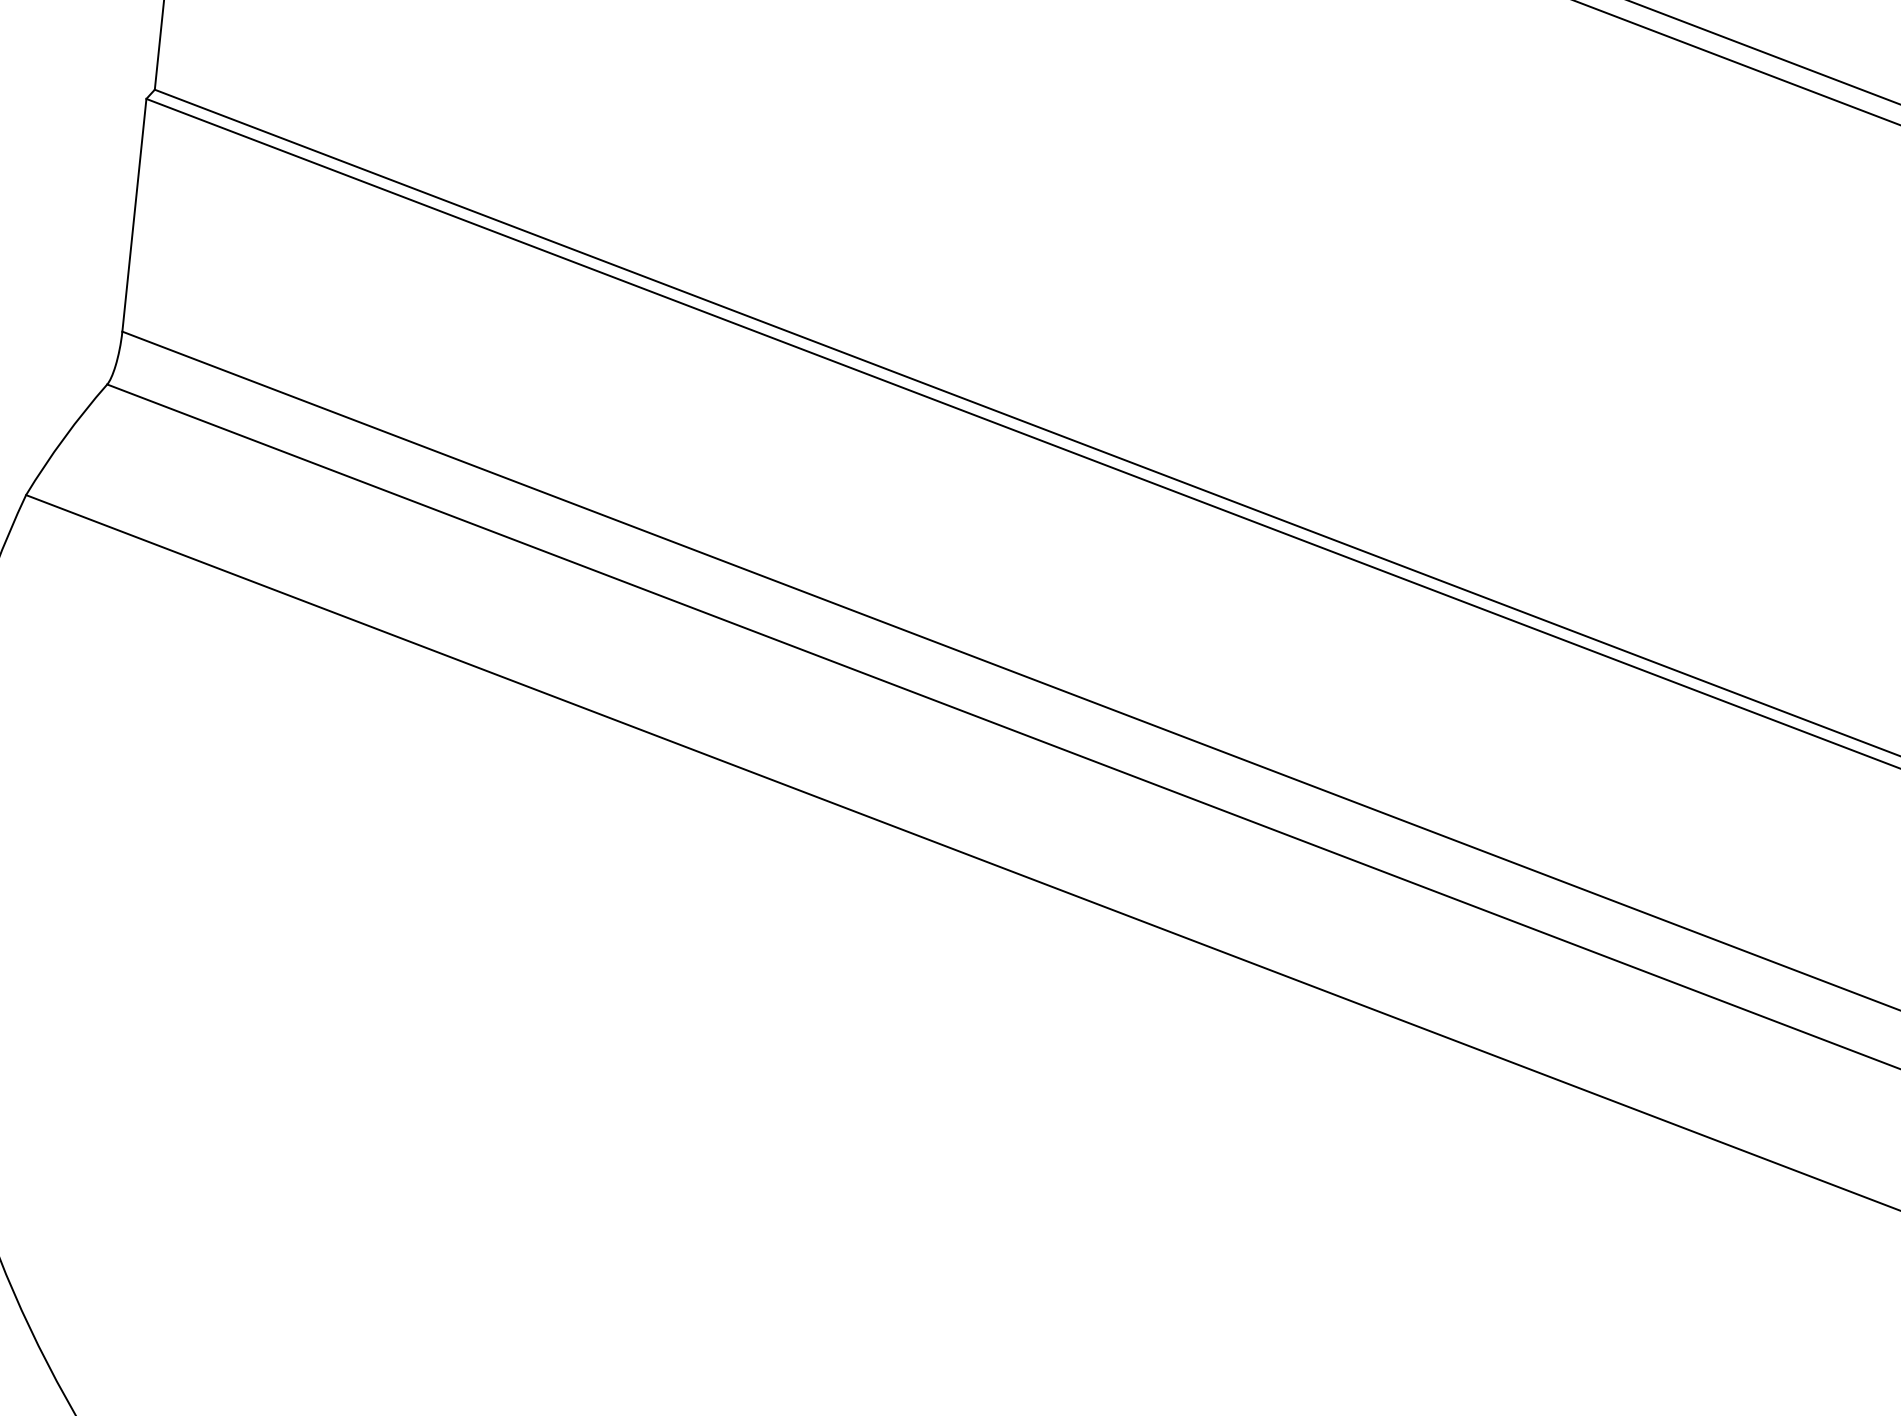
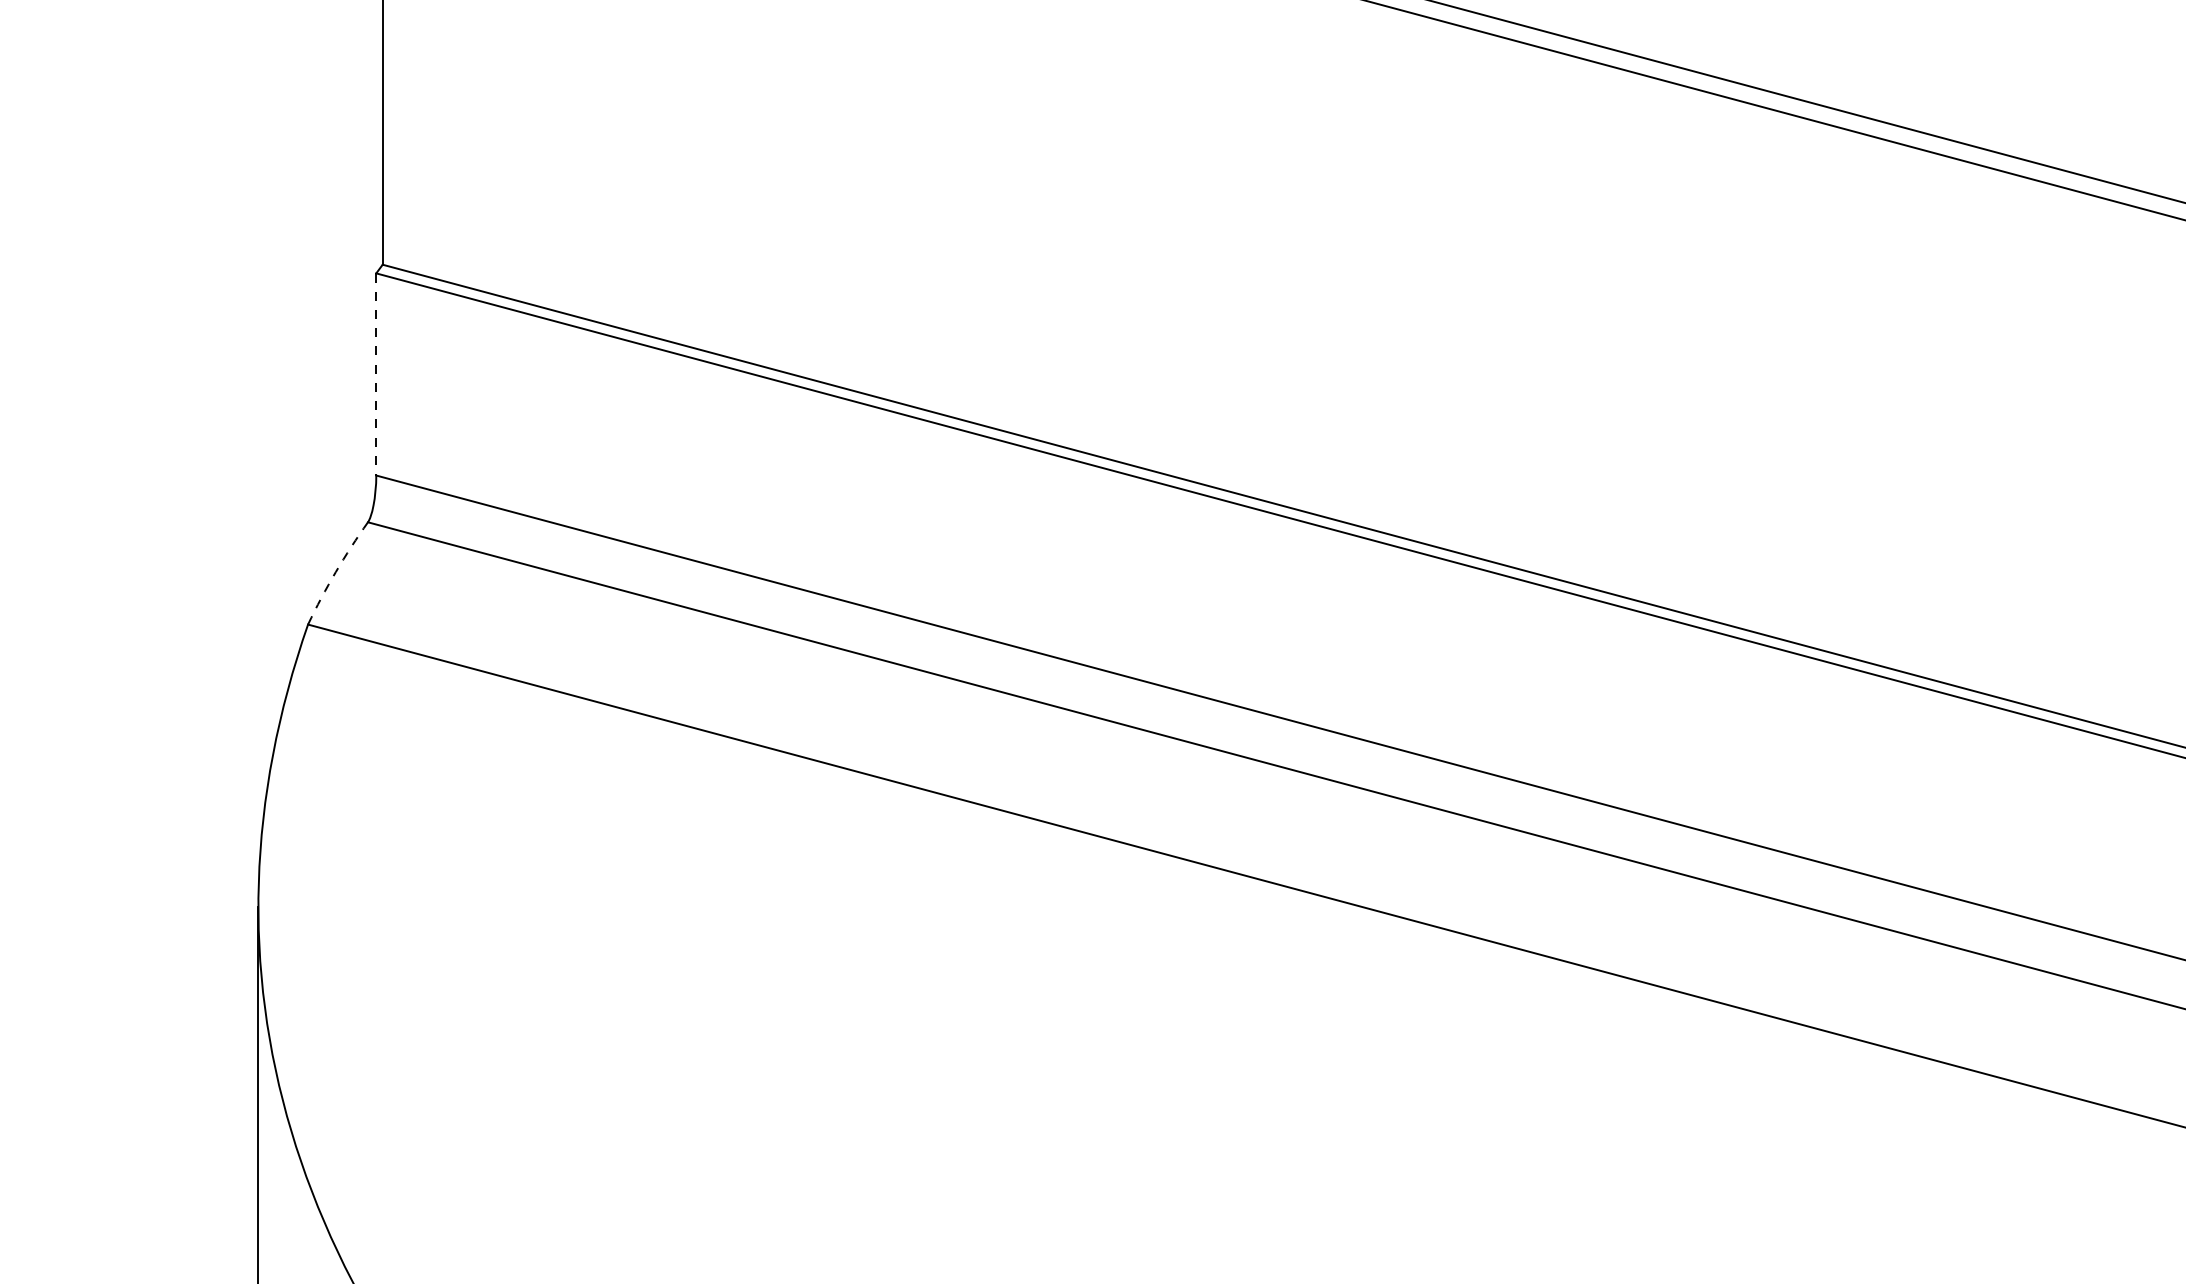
line: (134, 215) -> (376, 374), solid -> dashed
arc: (63, 438) -> (335, 572), solid -> dashed

